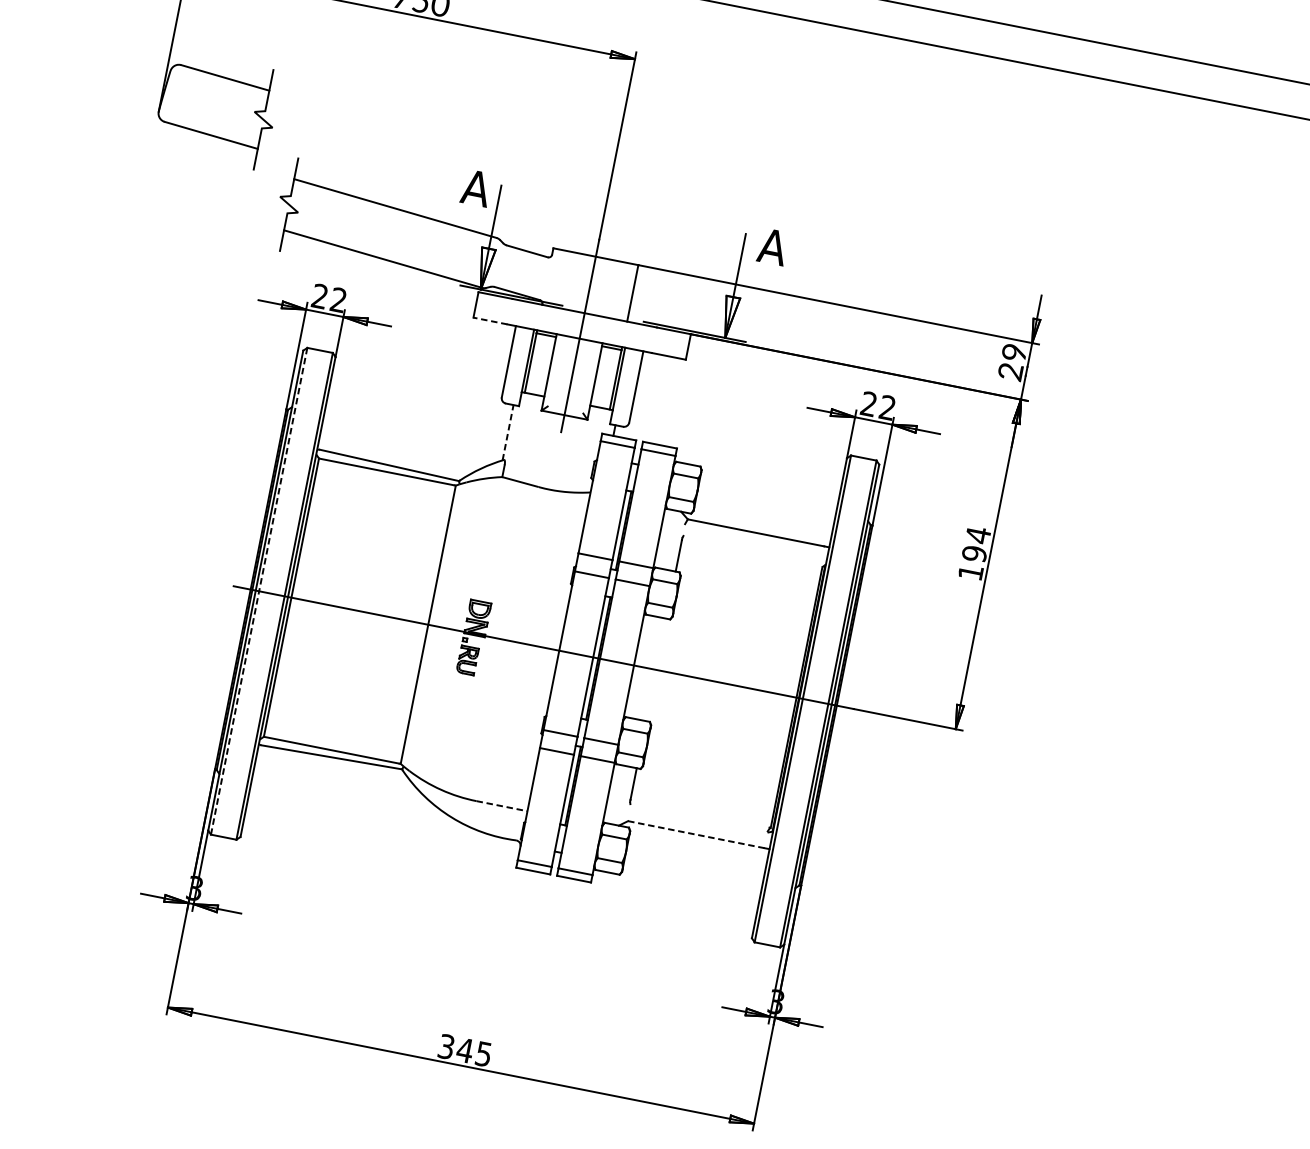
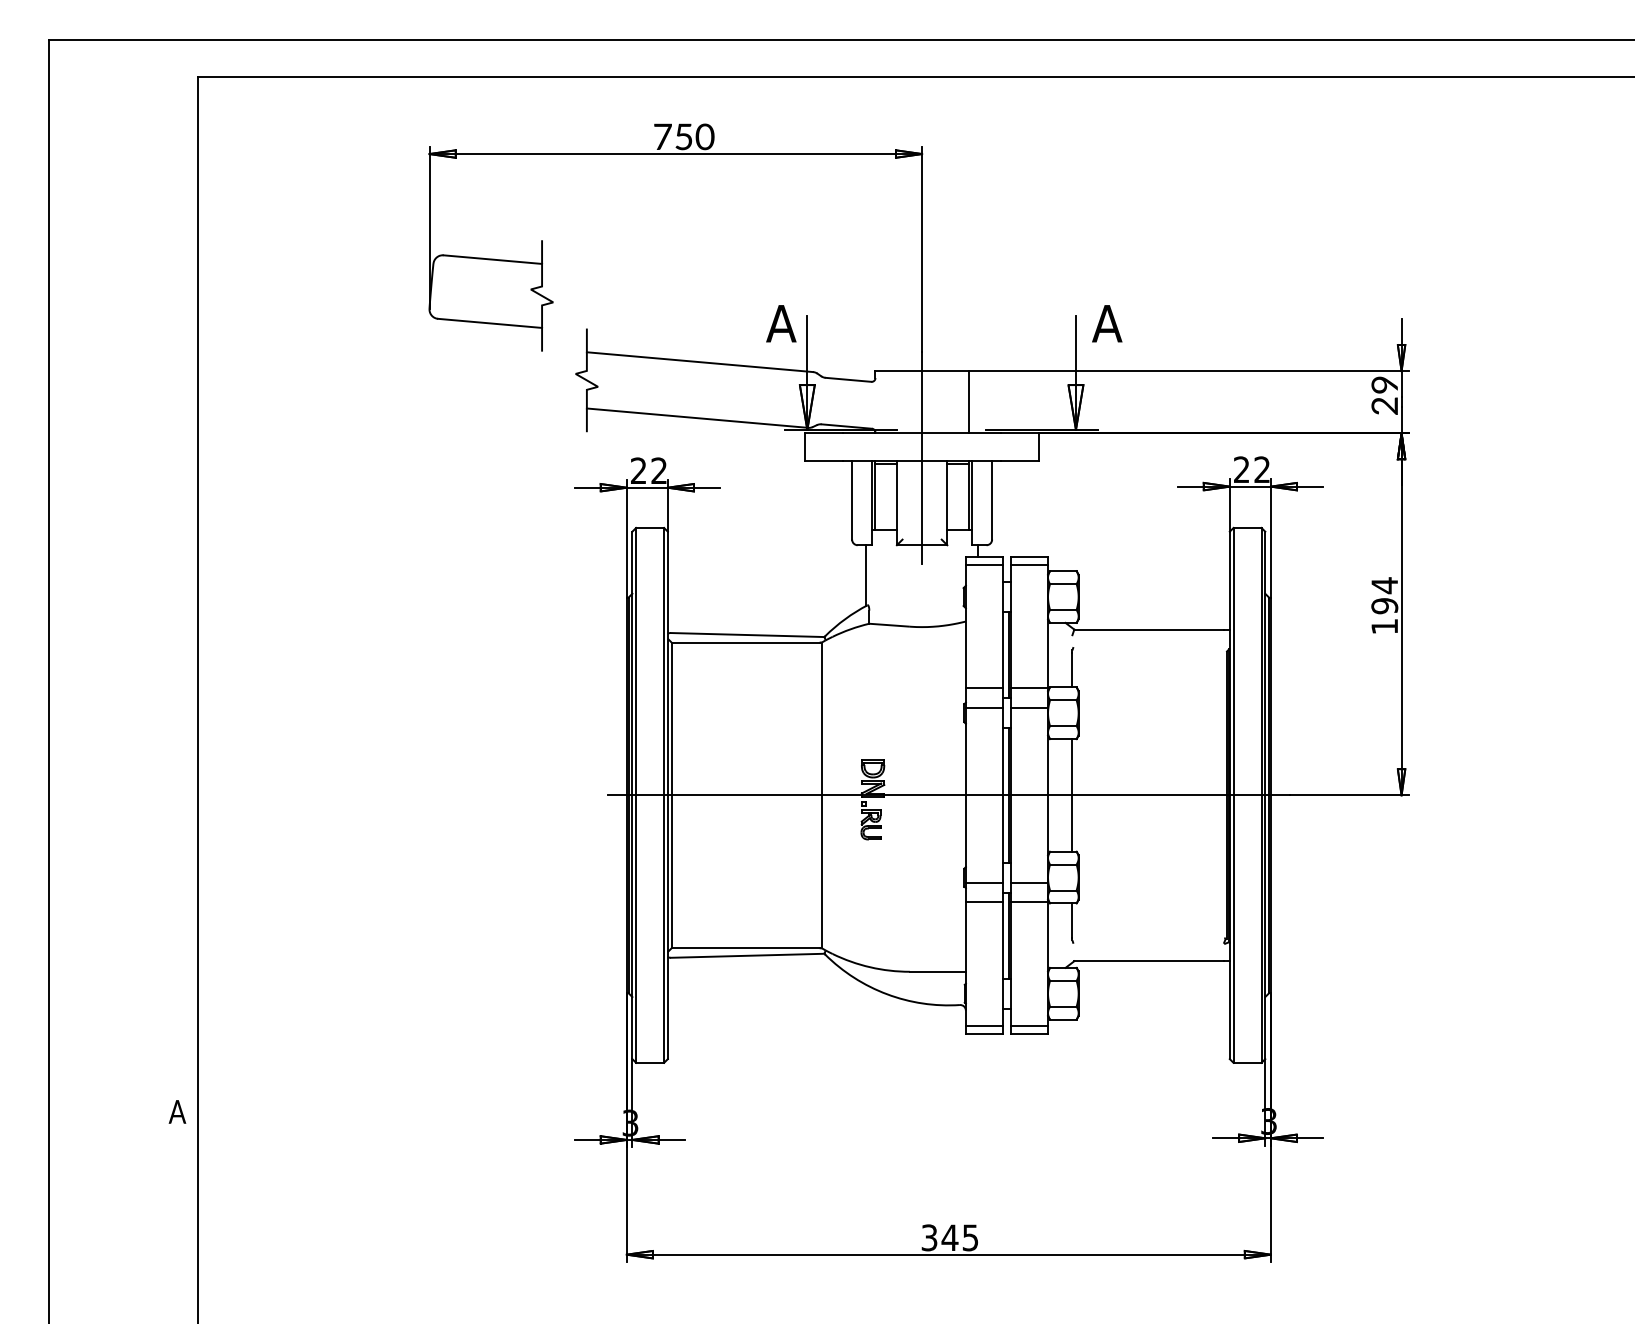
line: (490, 321) -> (824, 461), dashed -> solid
line: (508, 432) -> (866, 575), dashed -> solid
line: (259, 591) -> (636, 795), dashed -> solid
line: (656, 670) -> (1072, 795), added
line: (502, 806) -> (938, 971), dashed -> solid
line: (696, 834) -> (1149, 961), dashed -> solid

